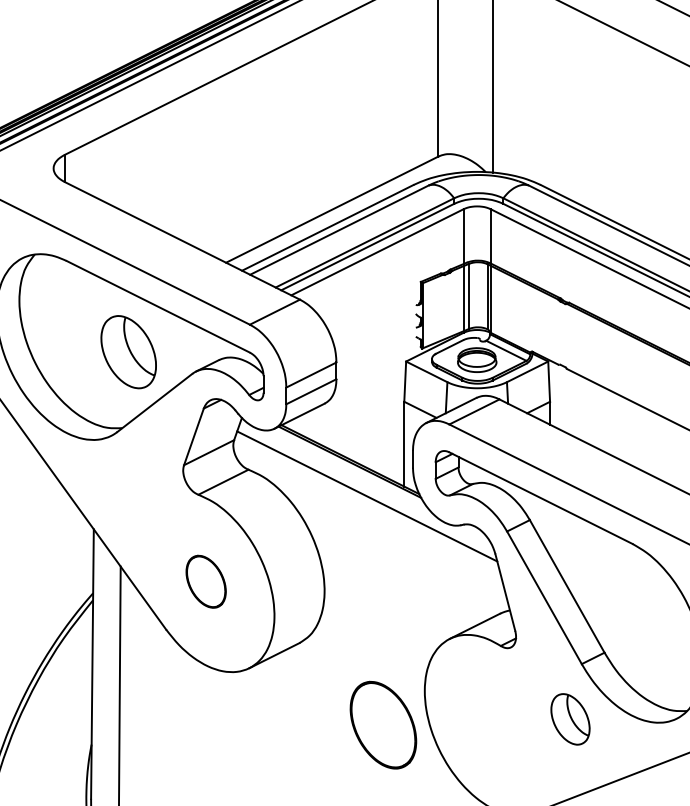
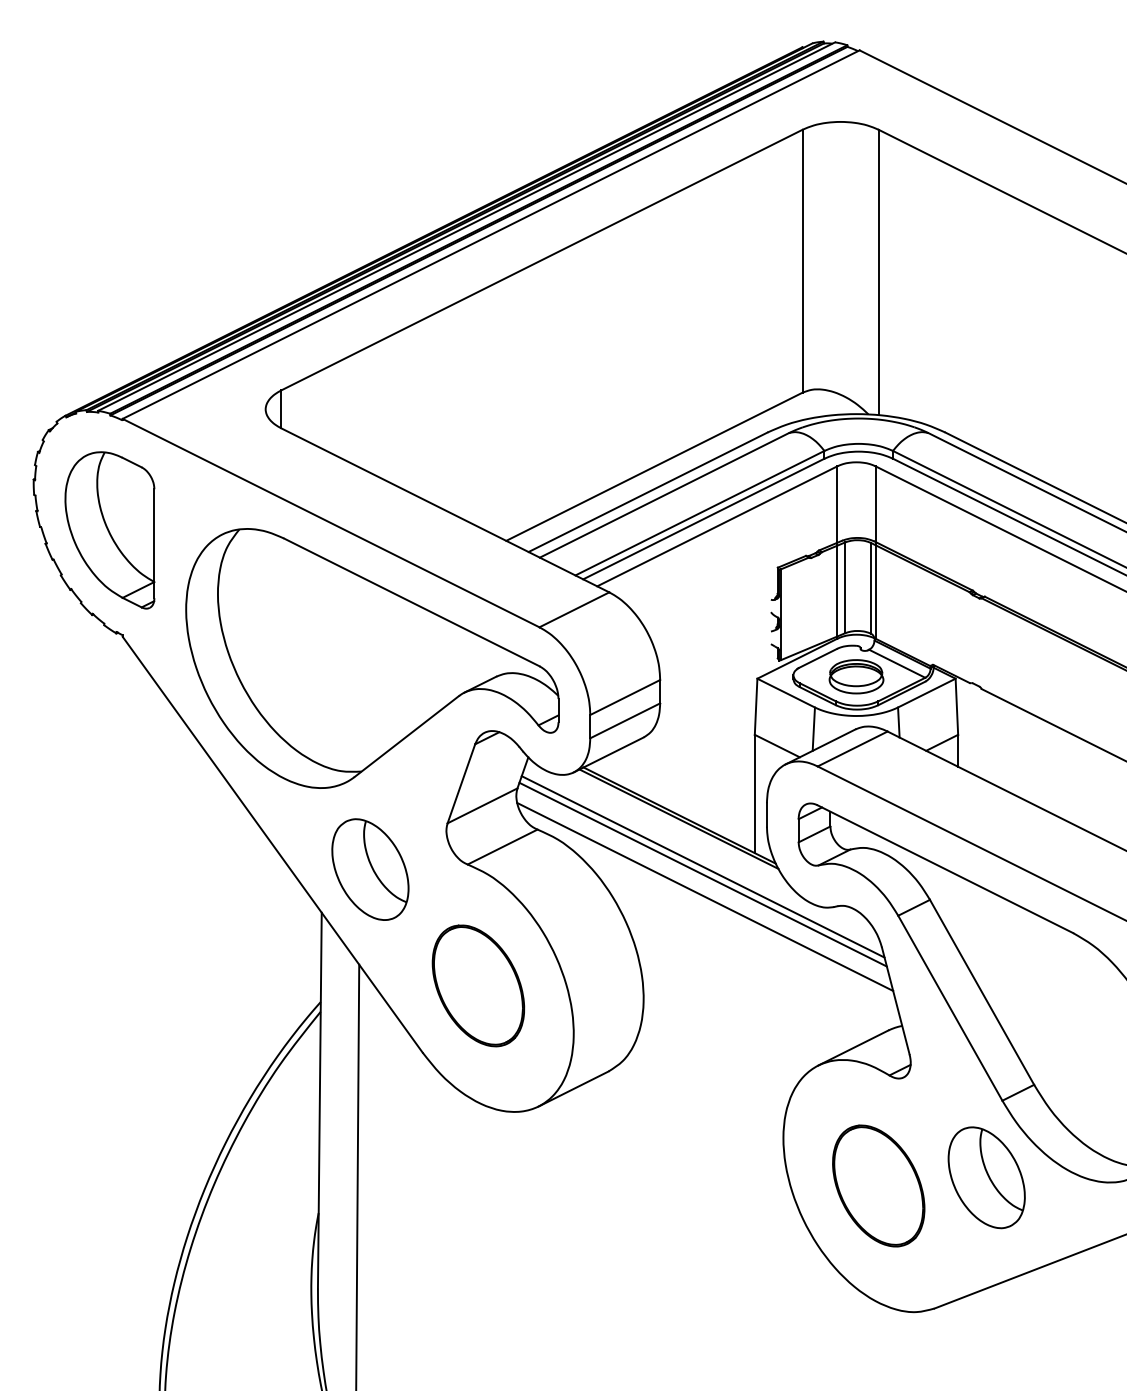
part: (128, 352) -> (370, 869), moved
line: (366, 501) -> (702, 874), added
line: (368, 517) -> (705, 896), added
part: (206, 581) -> (478, 985), size x1.67
part: (570, 719) -> (986, 1177), size x1.43
part: (383, 724) -> (878, 1185), moved

